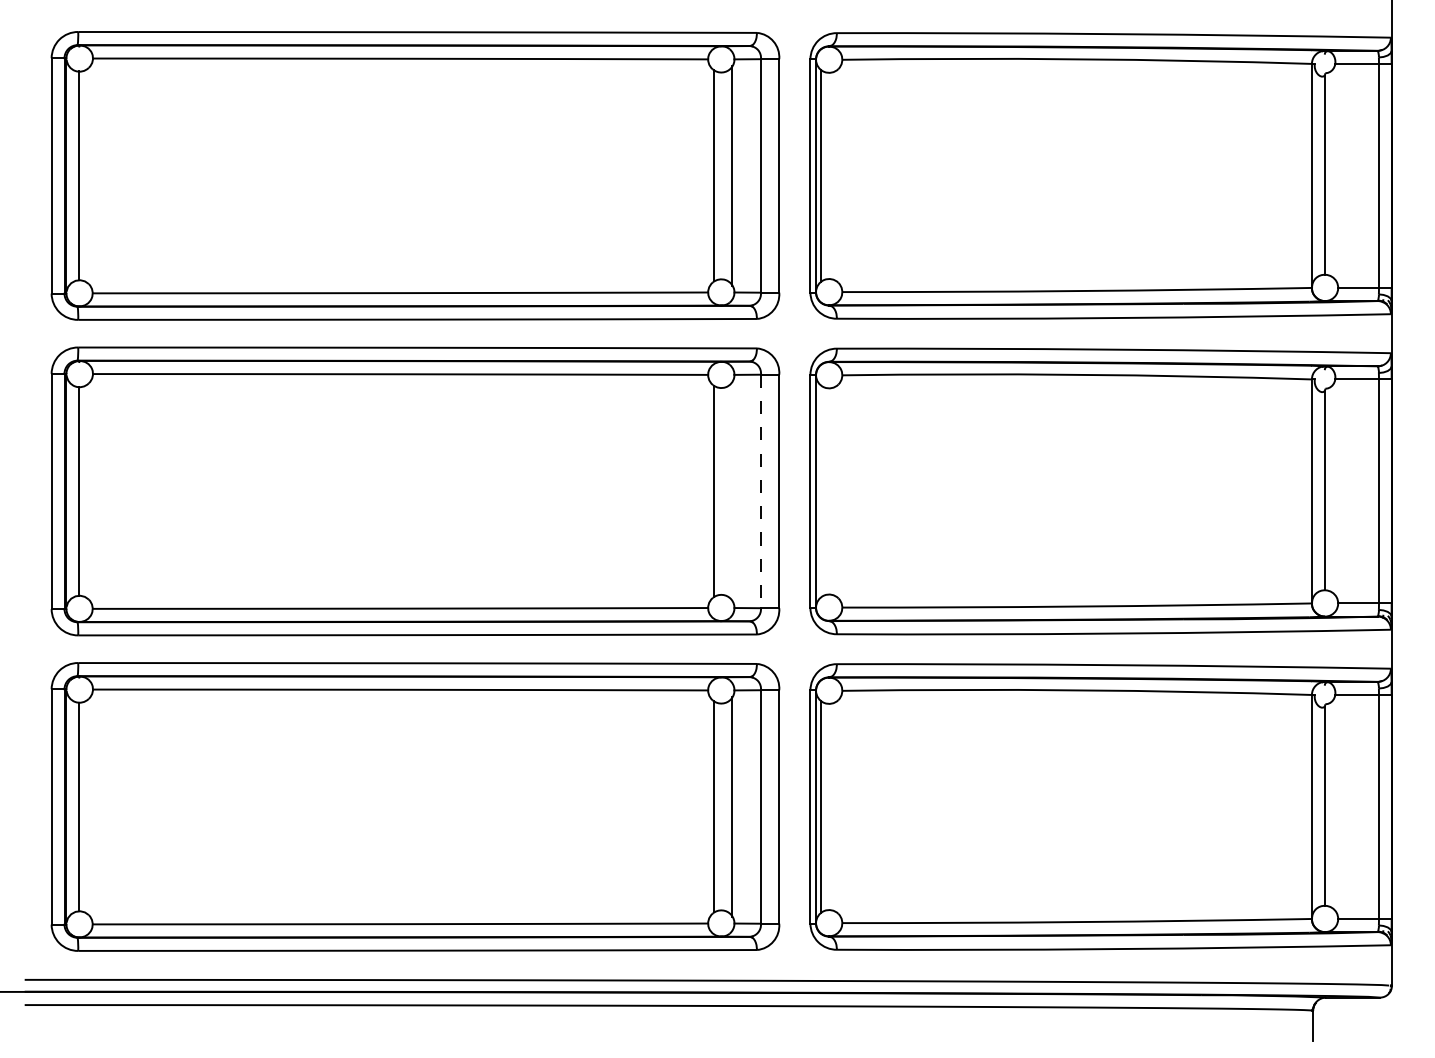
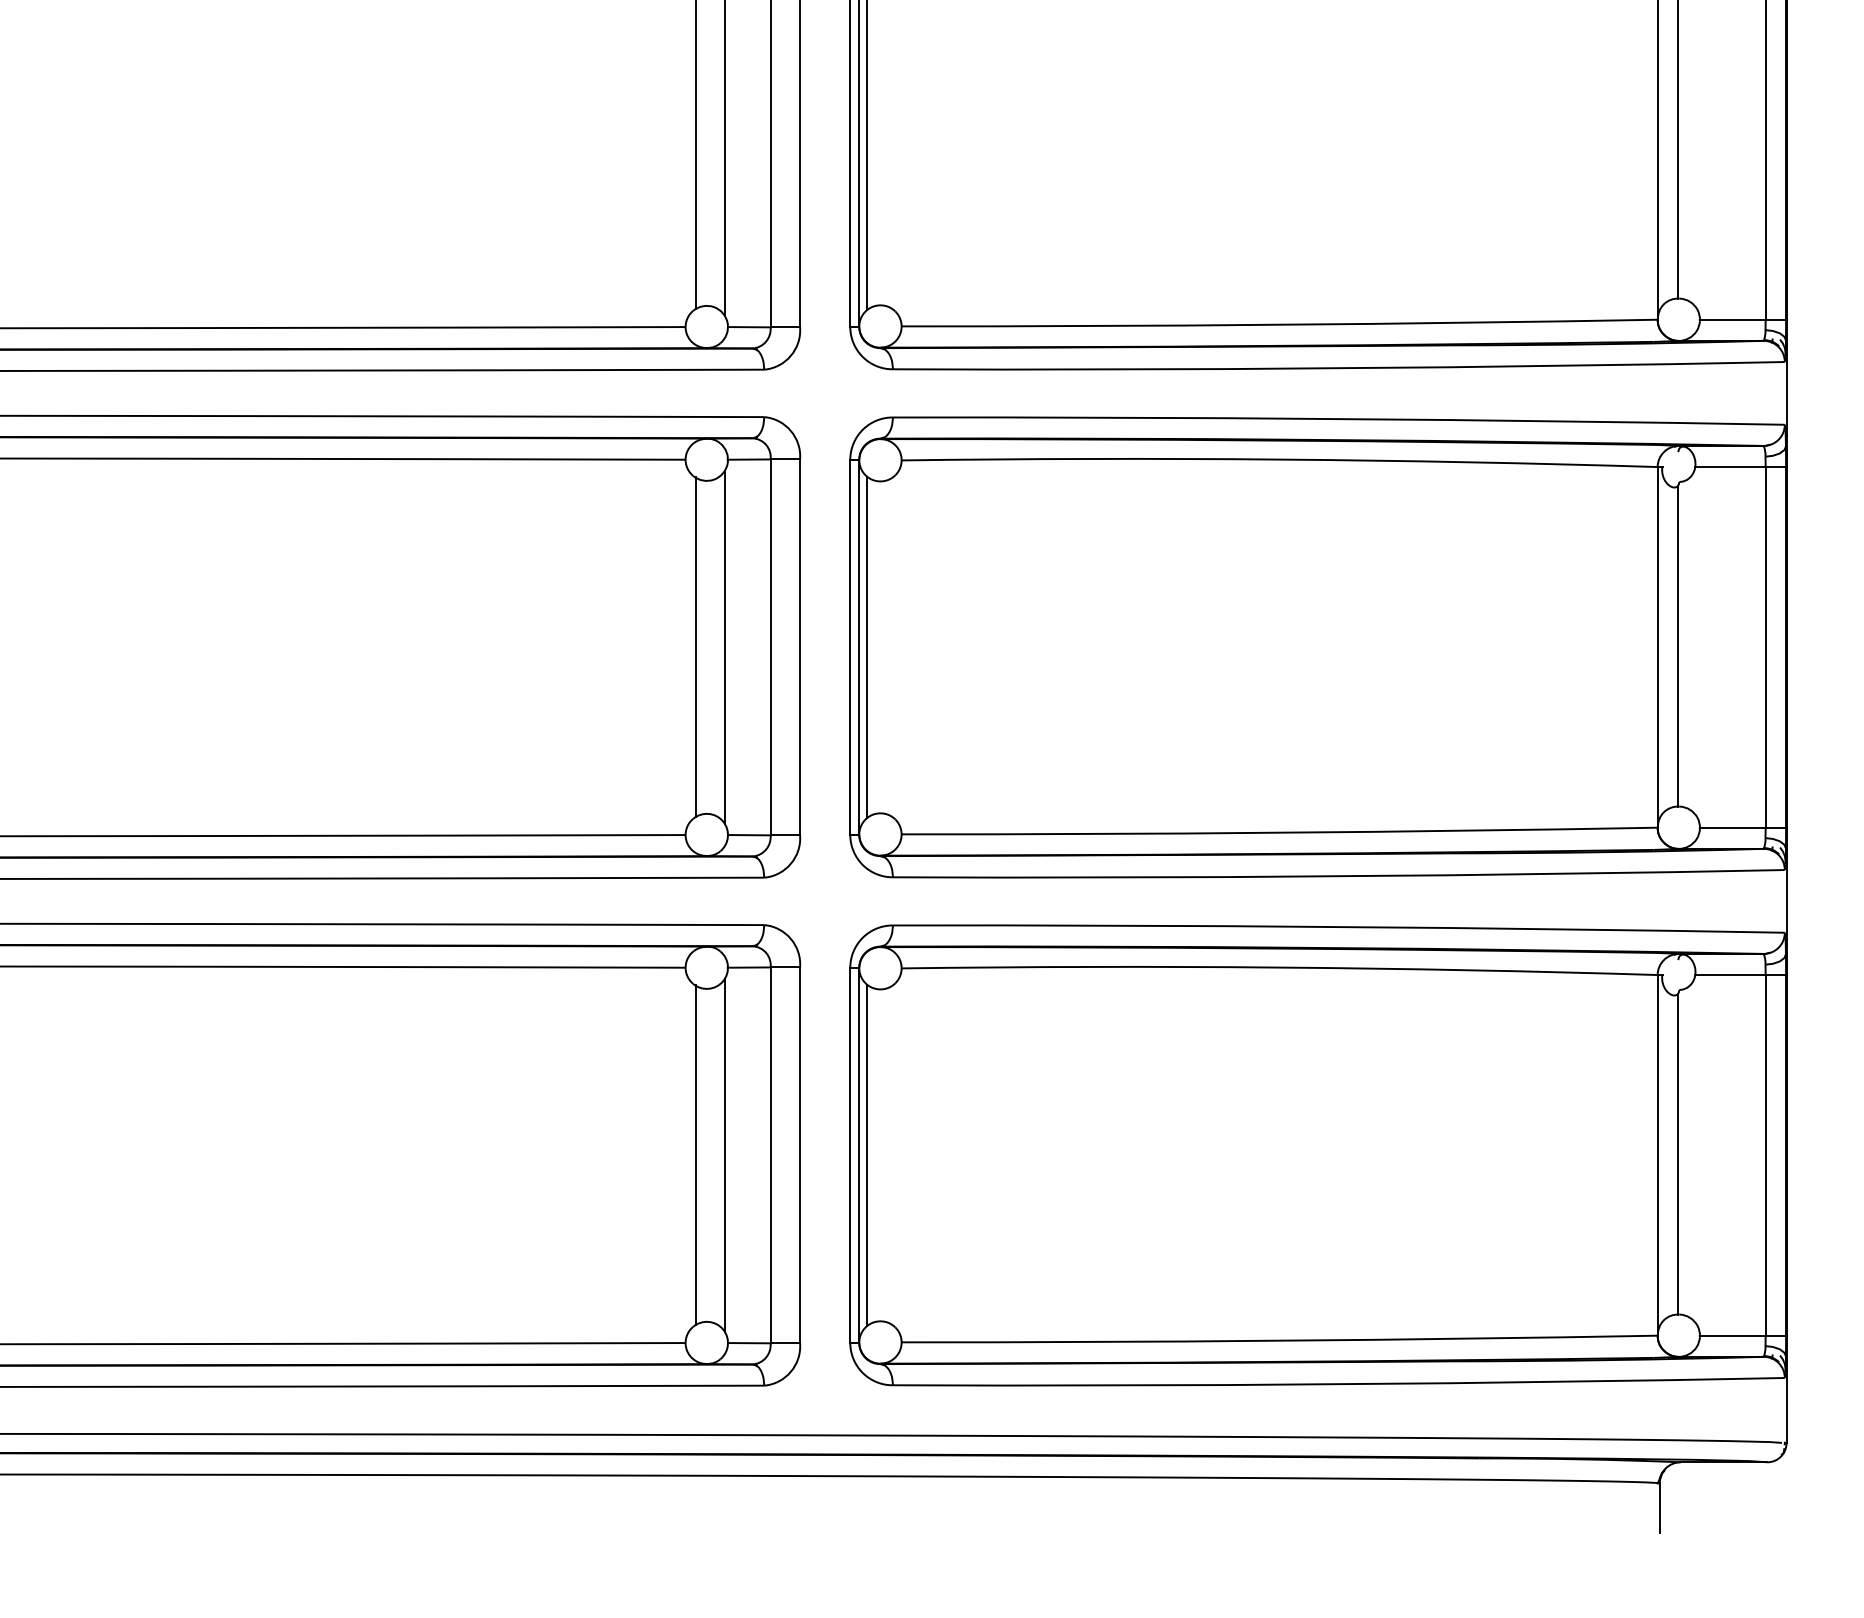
line: (732, 491) -> (724, 647), added
line: (760, 491) -> (769, 647), dashed -> solid
line: (821, 491) -> (868, 647), added

